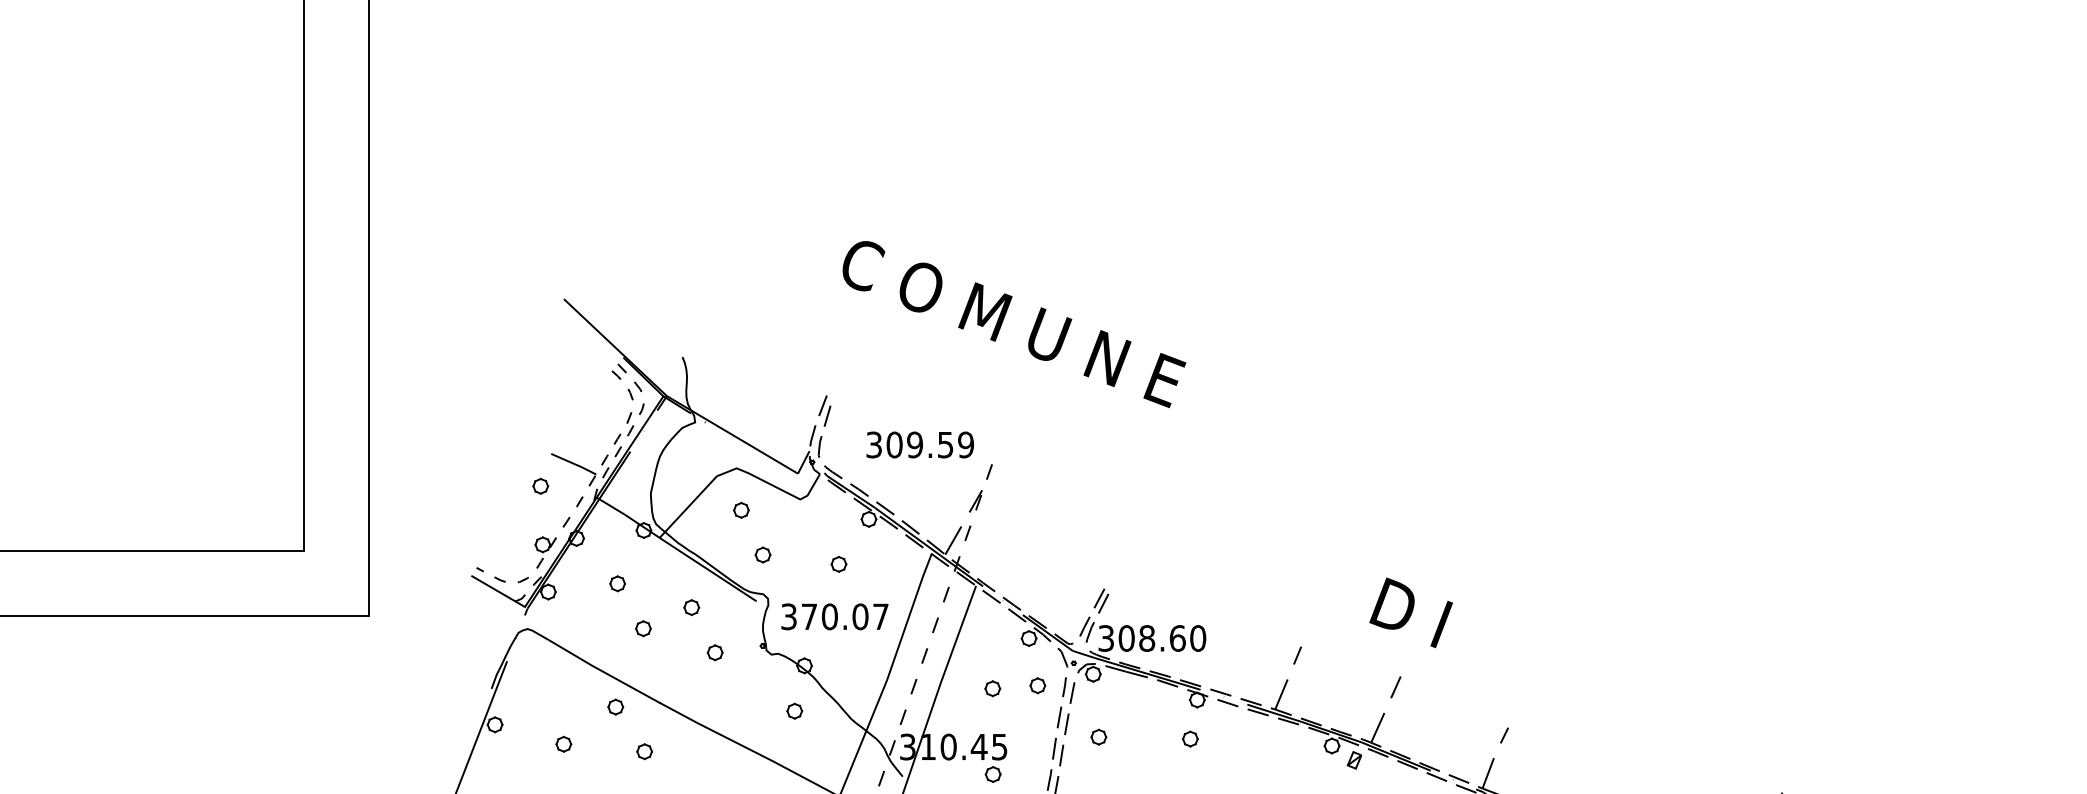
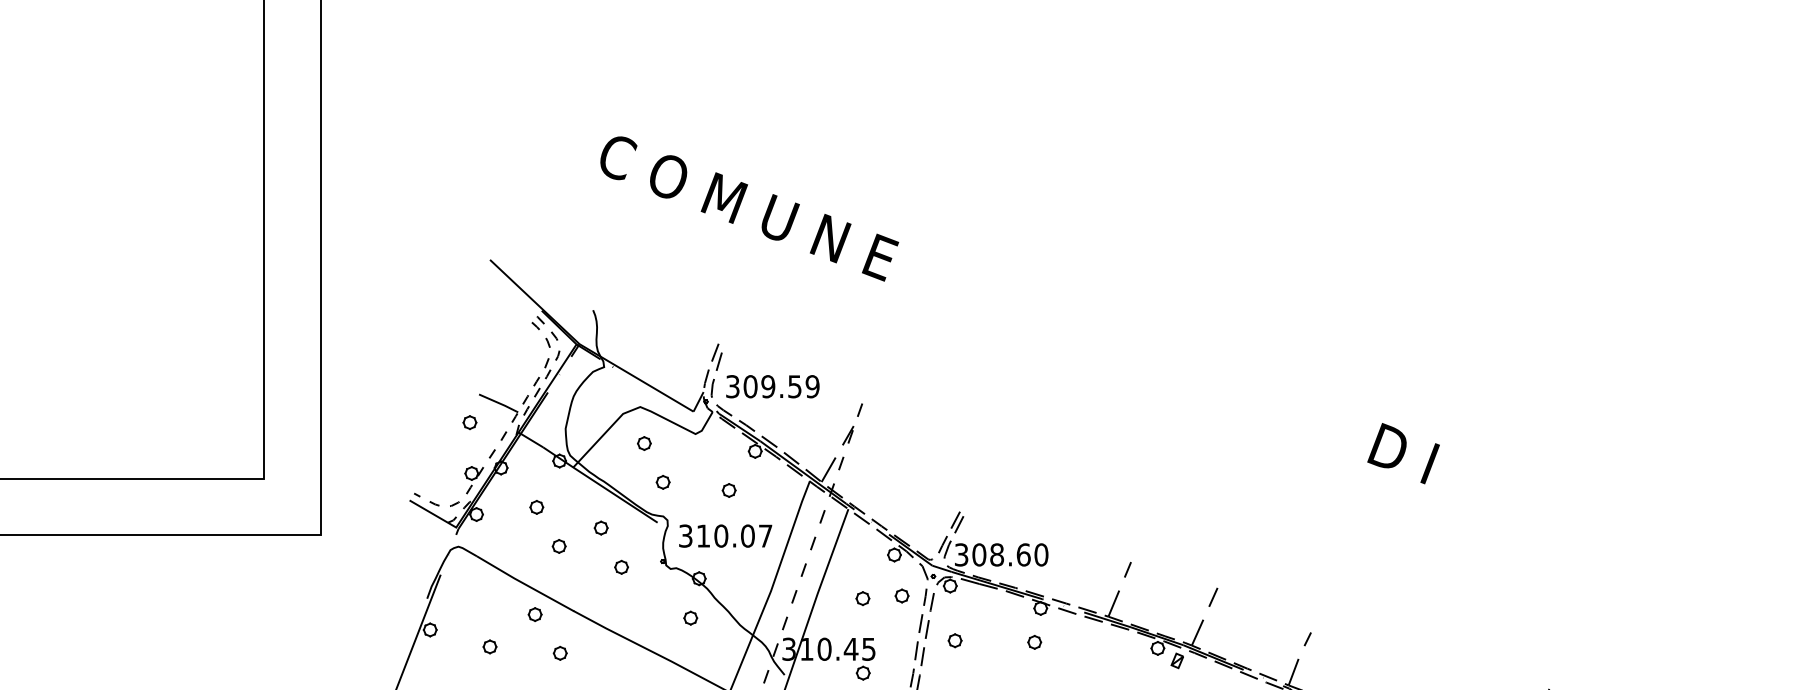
text: (1014, 323) -> (749, 208), moved
text: (919, 444) -> (772, 386), moved
text: (1411, 612) -> (1403, 453), moved
text: (809, 616) -> (703, 535), 370.07 -> 310.07

